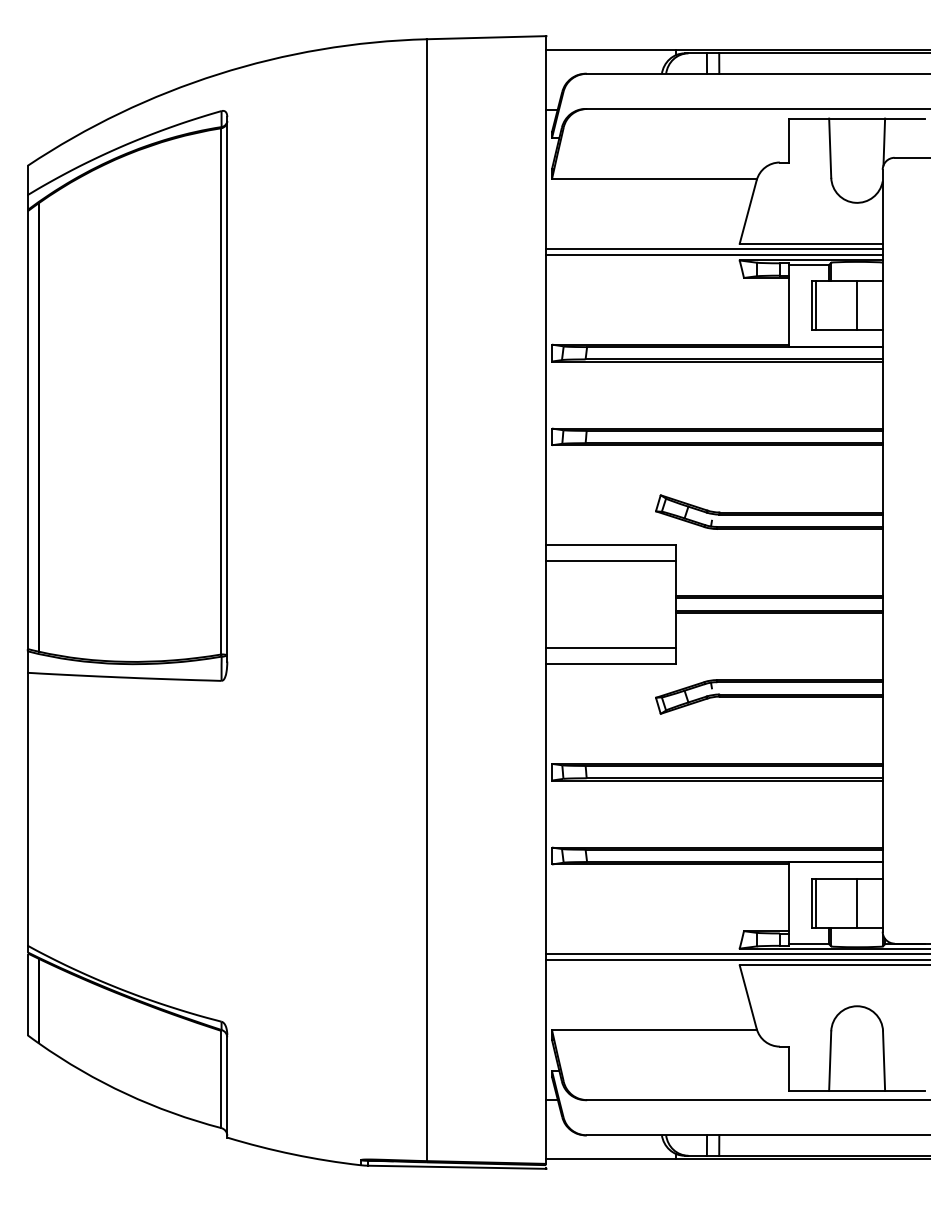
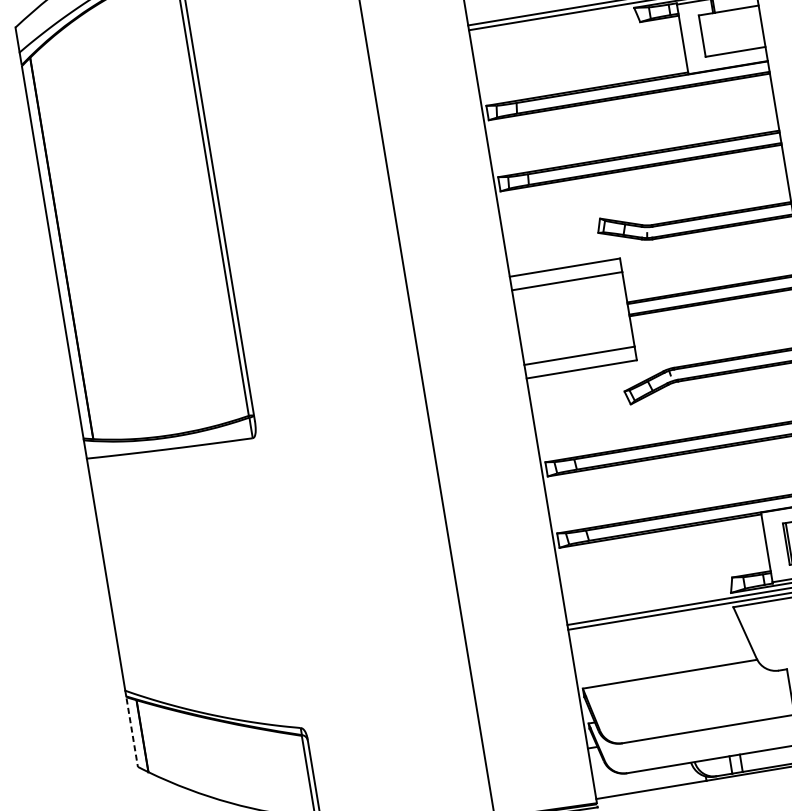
line: (815, 305) -> (704, 35), removed
line: (857, 305) -> (740, 29), removed
line: (27, 995) -> (132, 733), solid -> dashed

